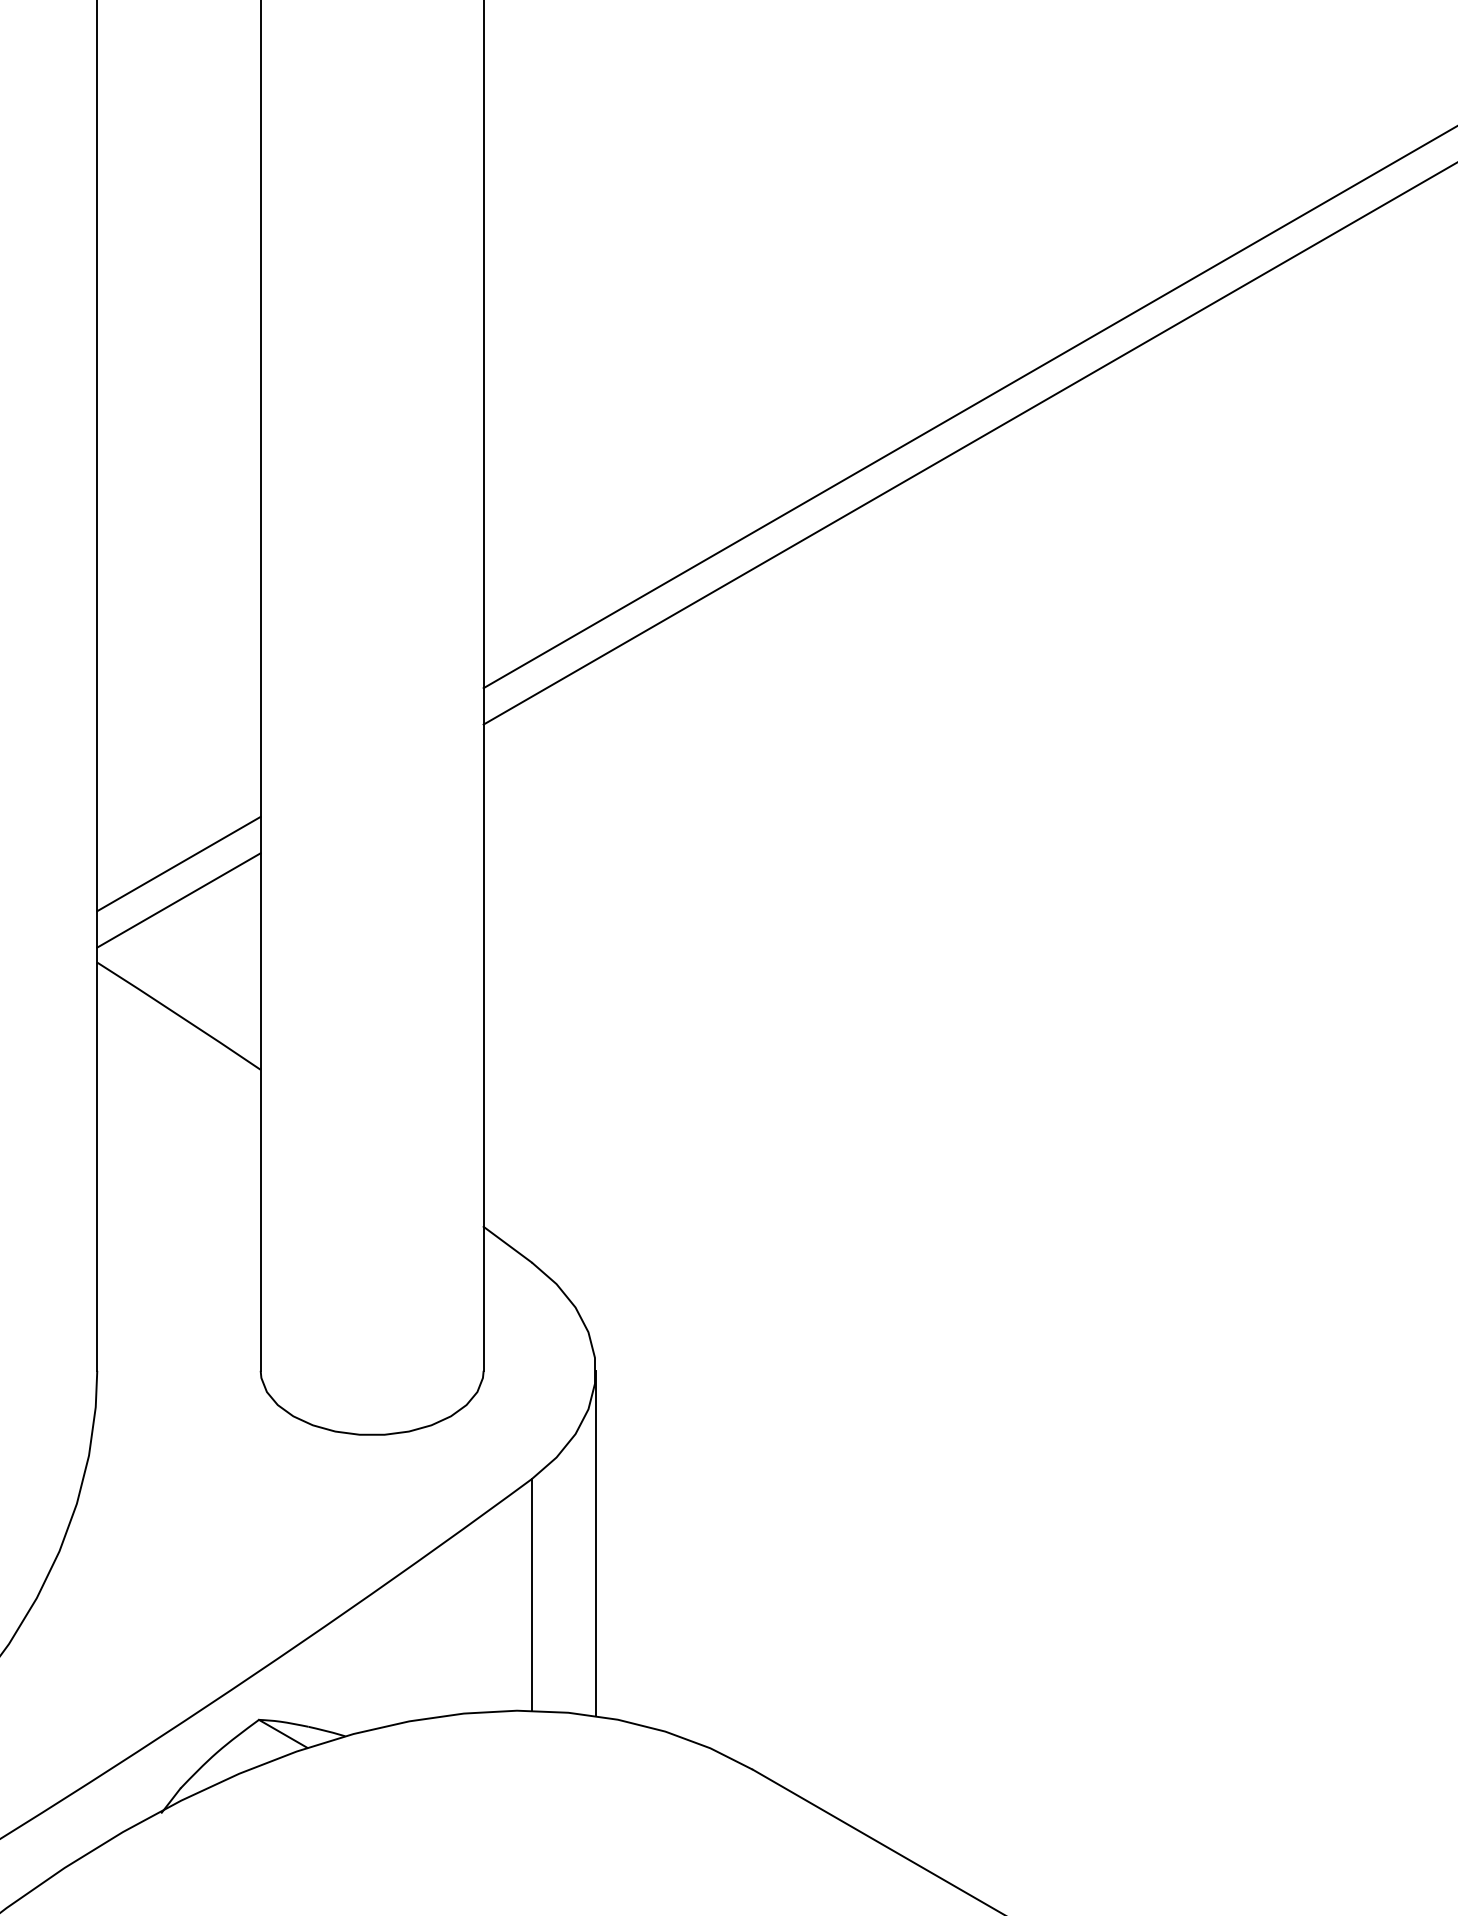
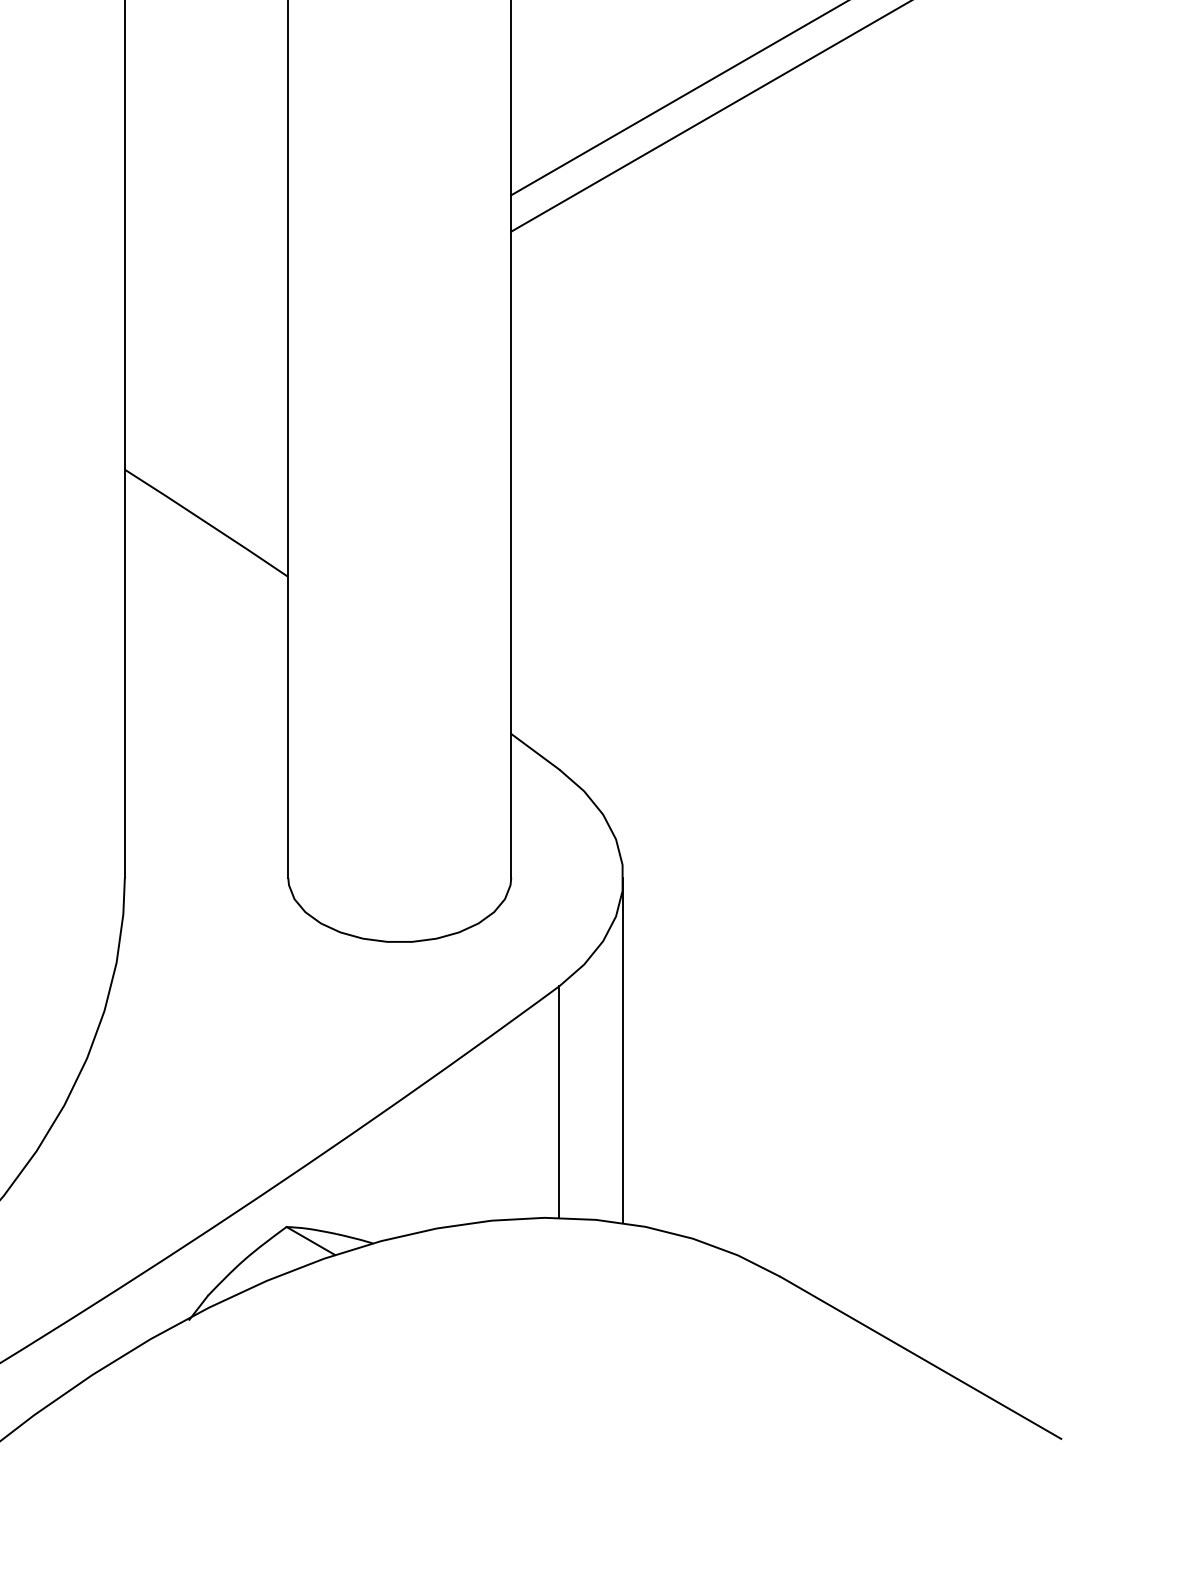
line: (178, 863) -> (206, 370), removed
line: (178, 900) -> (206, 407), removed

